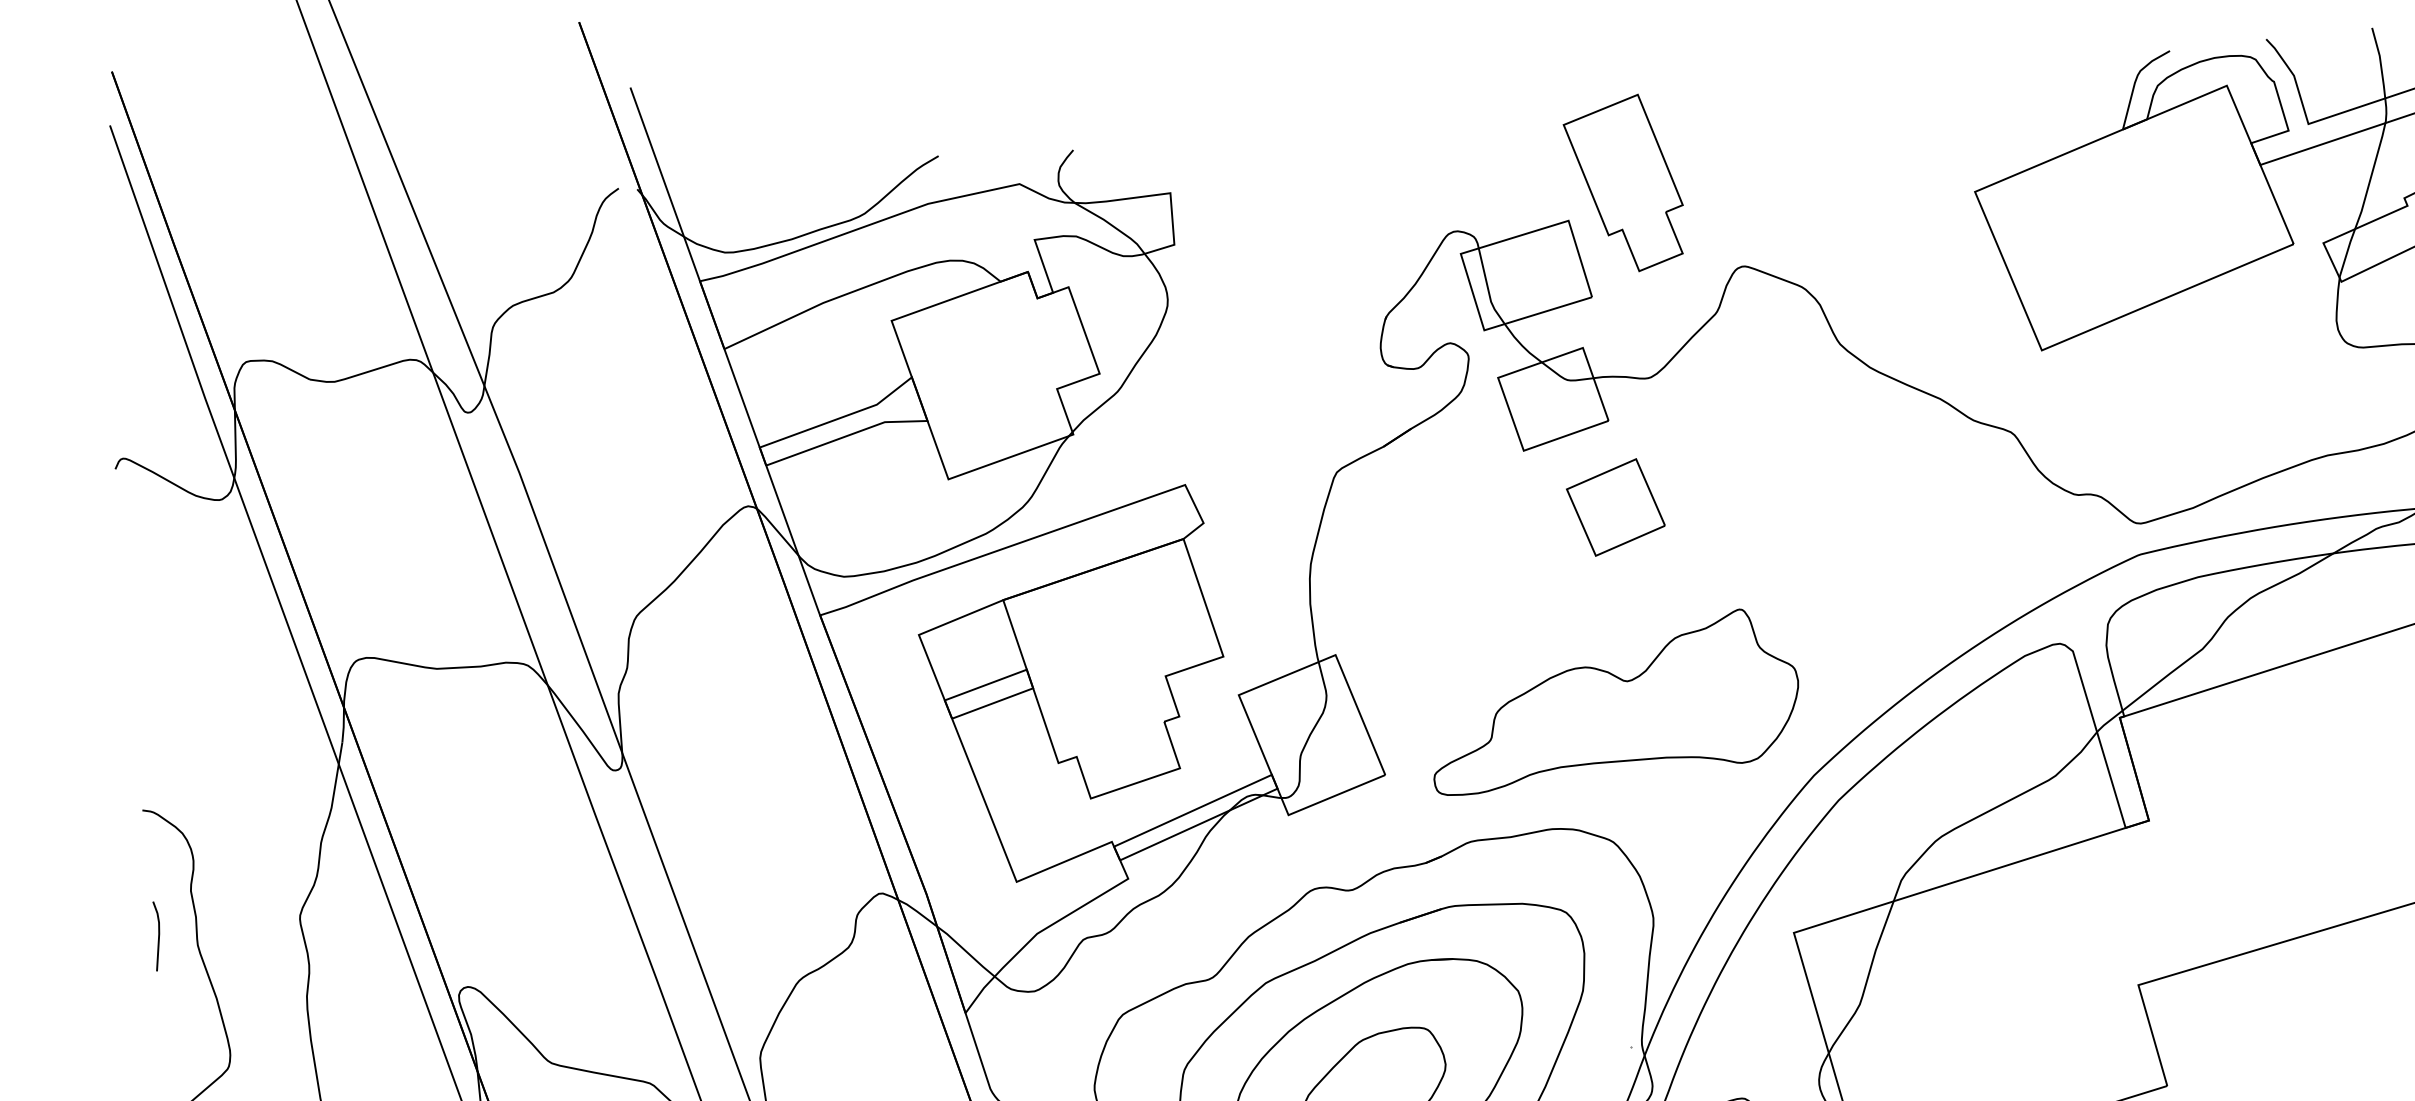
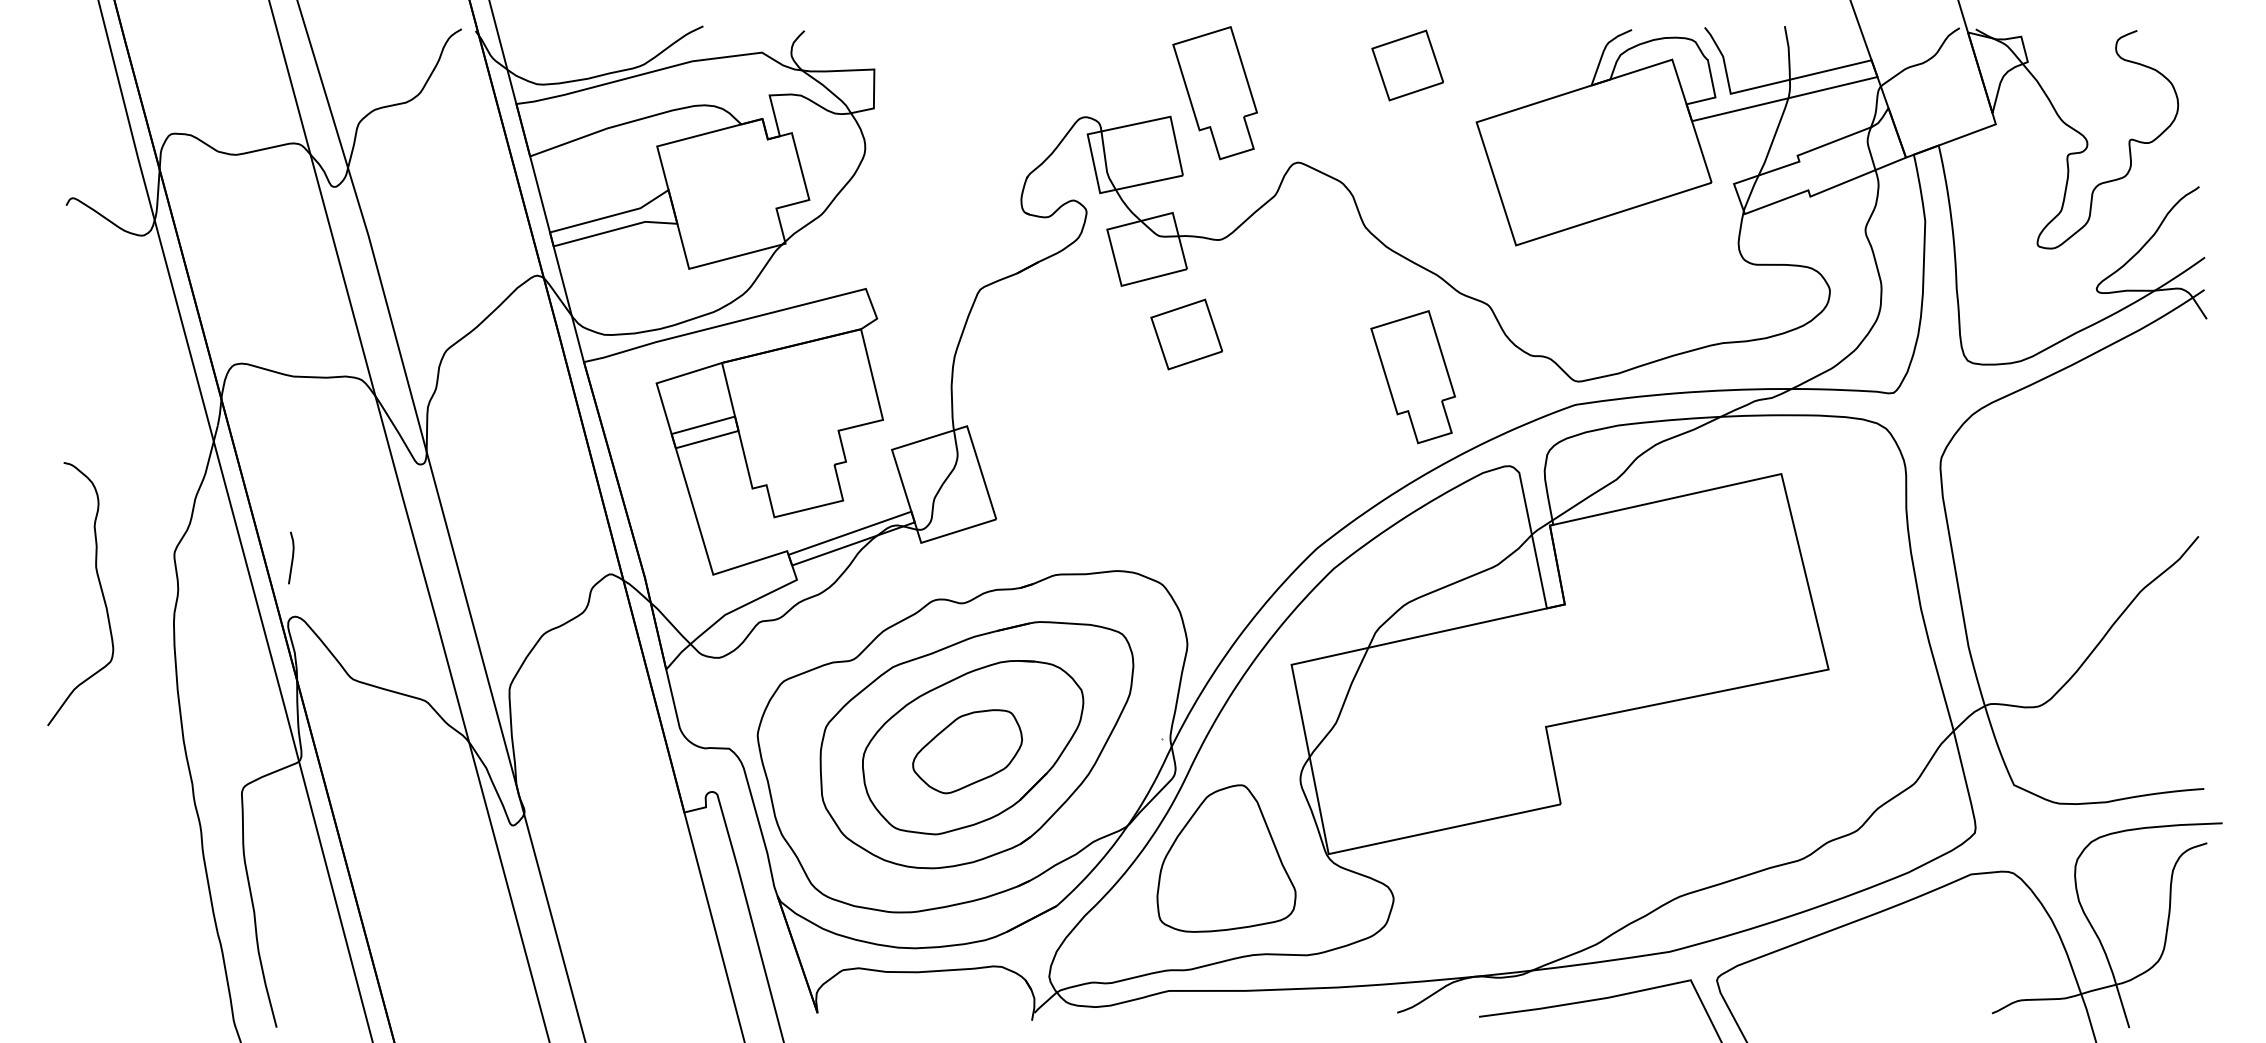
part: (1876, 124) -> (1407, 65), added
part: (1920, 537) -> (1412, 377), added
part: (1612, 701) -> (1171, 479), removed
line: (158, 935) -> (292, 557), moved

